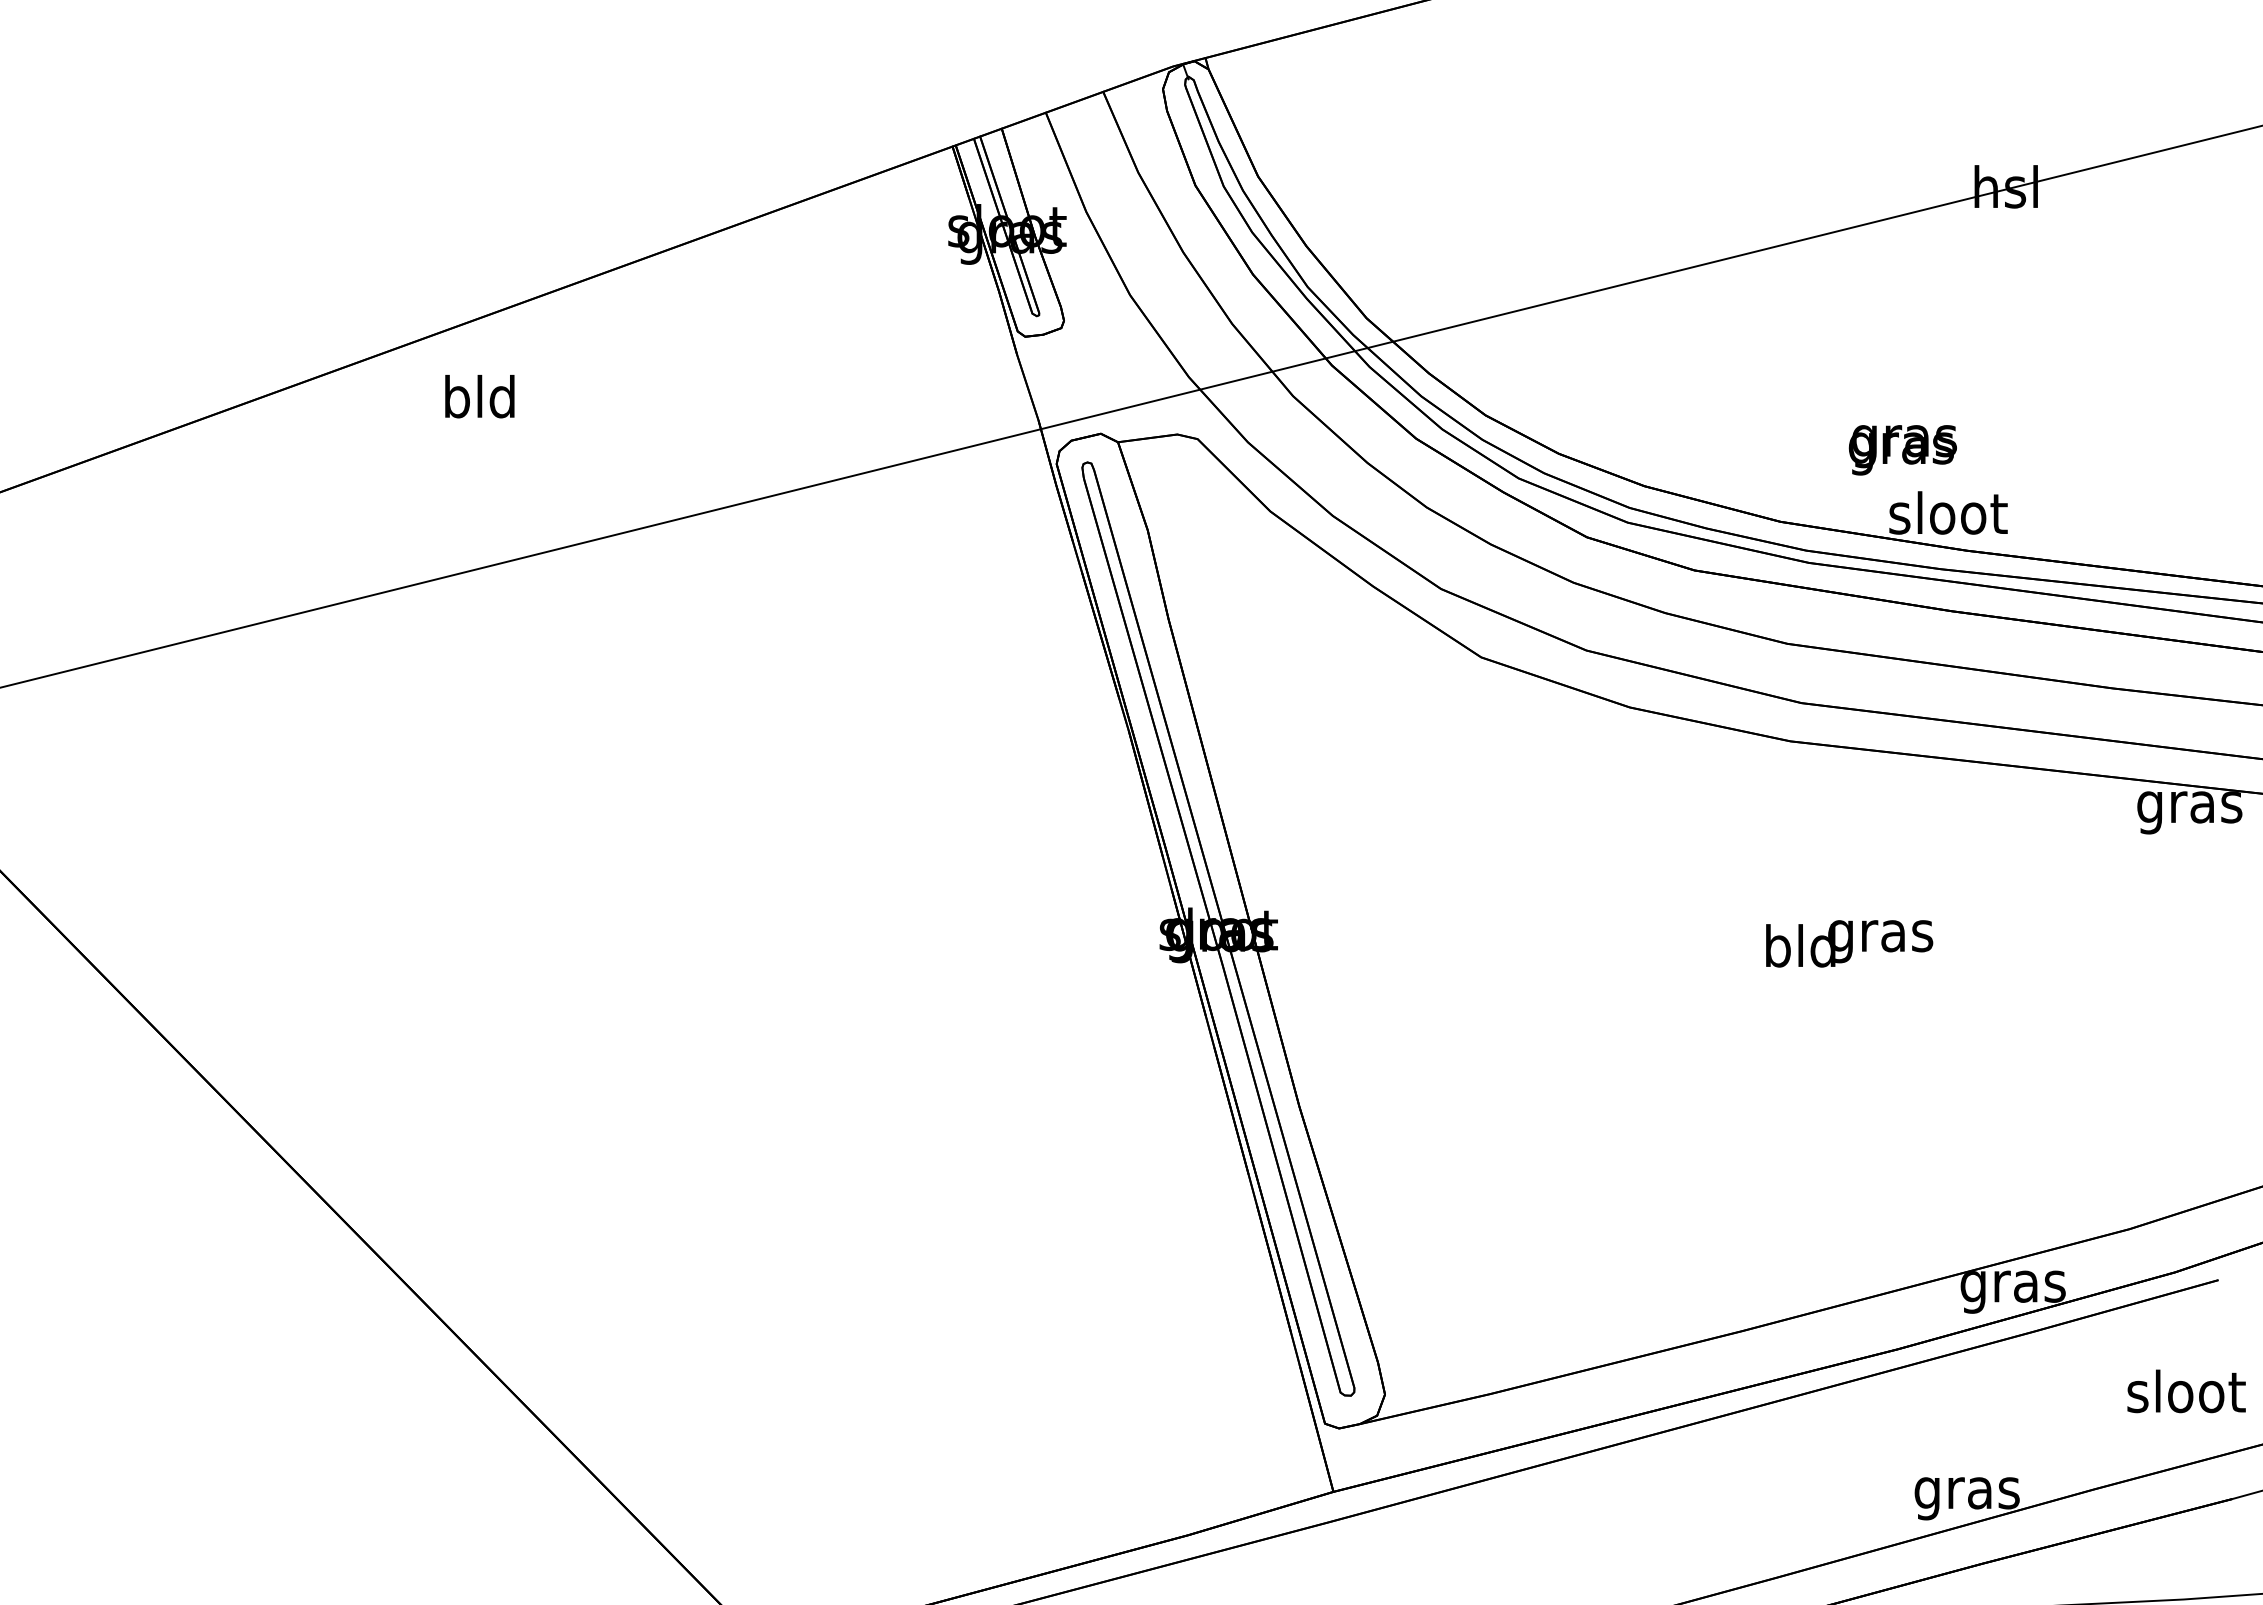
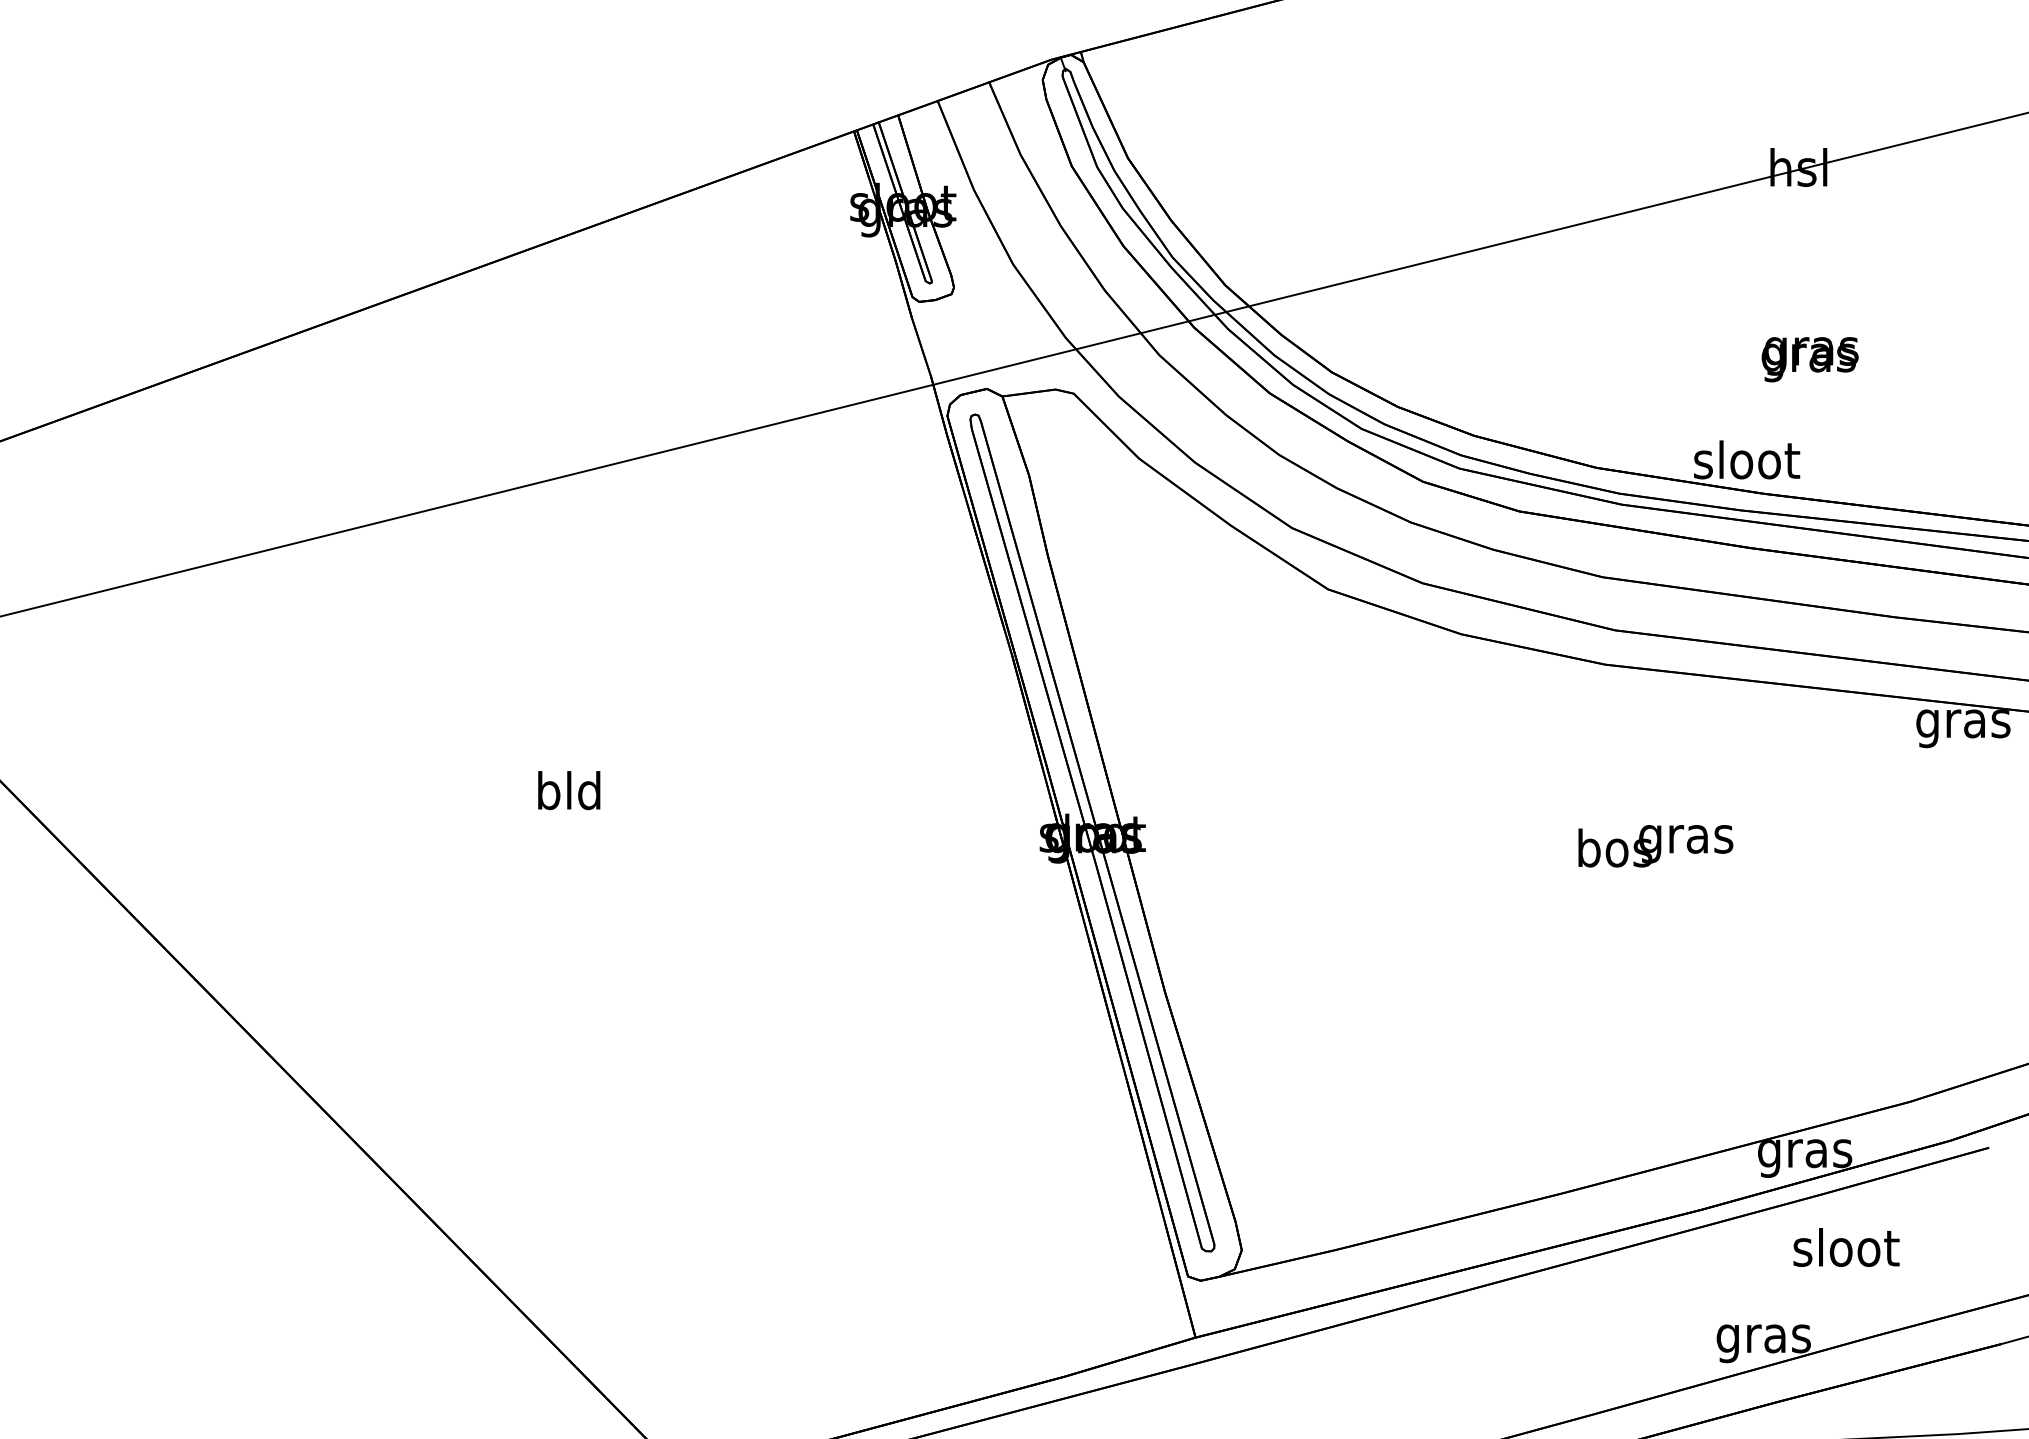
text: (480, 396) -> (569, 790), moved
text: (1902, 450) -> (1809, 359), moved
text: (1801, 945) -> (1615, 847), bld -> bos
text: (2186, 1391) -> (1846, 1247), moved

